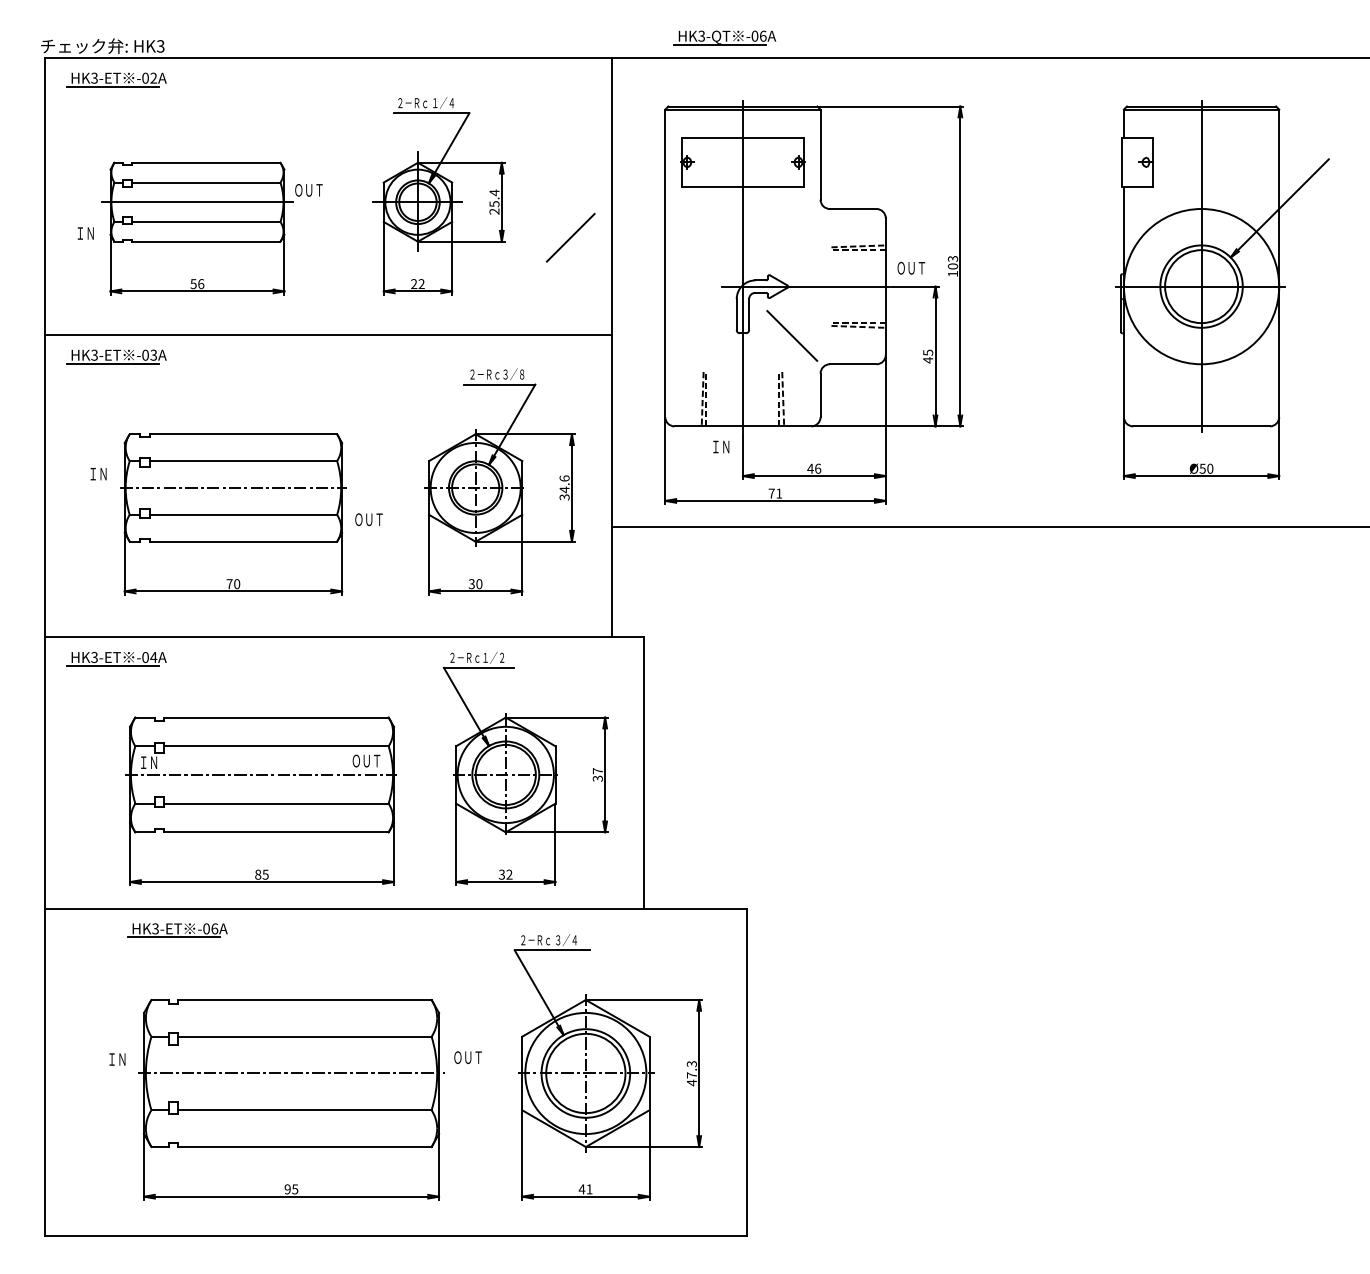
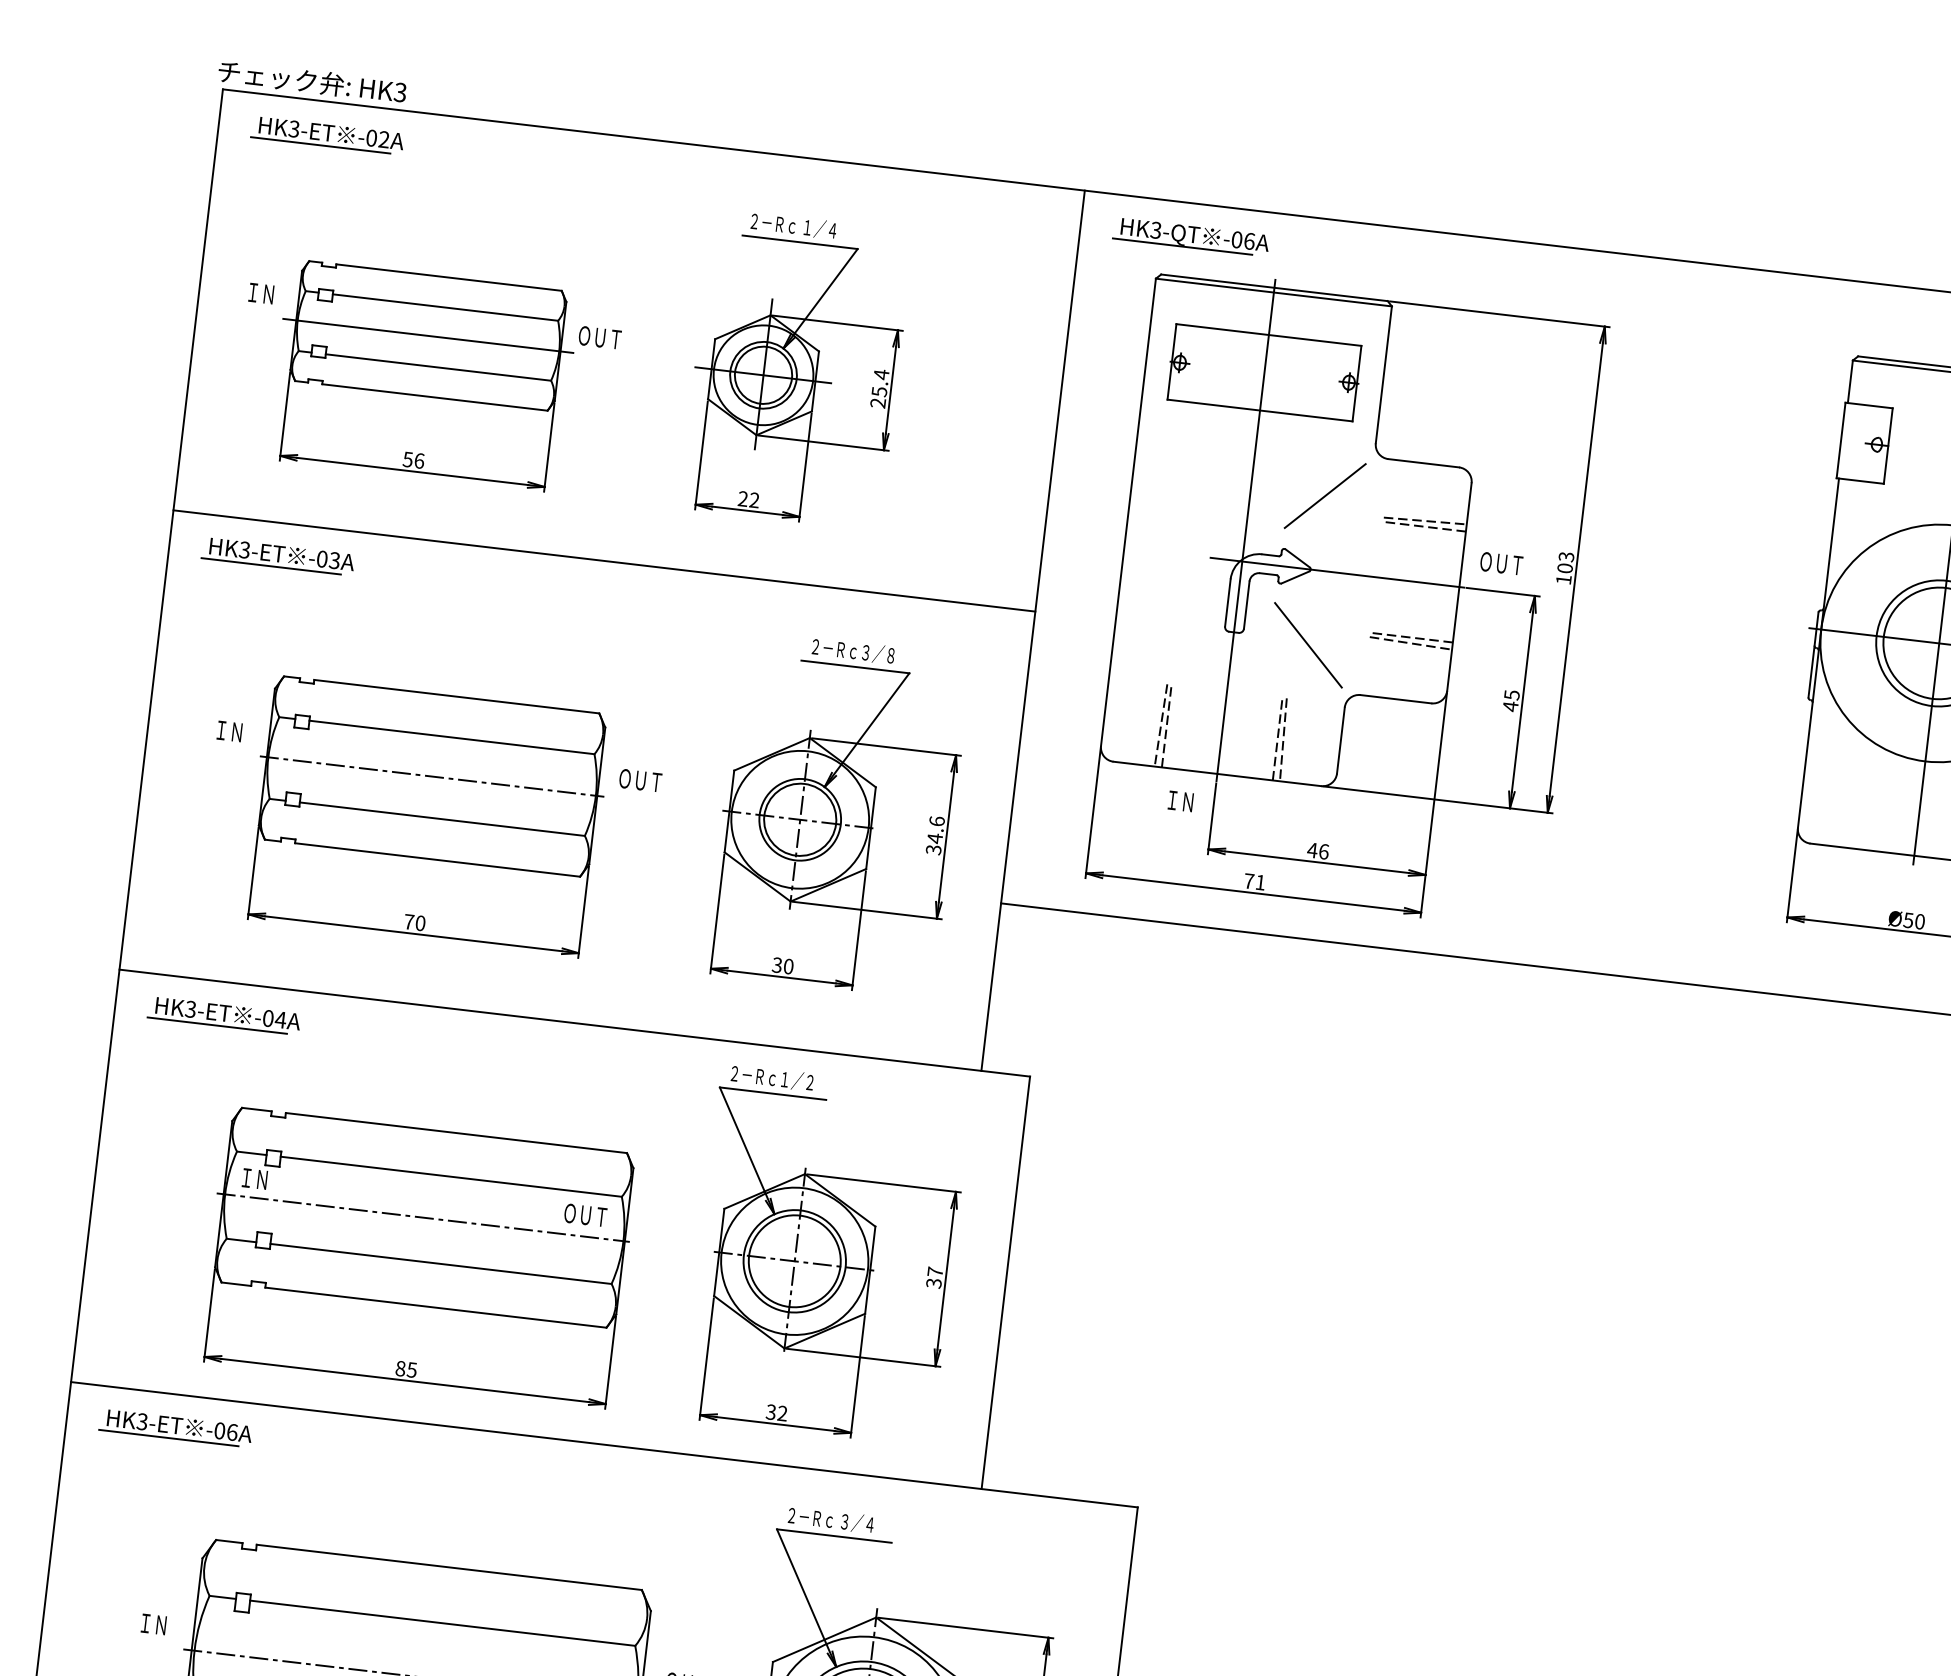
part: (724, 37) -> (1190, 236), moved
text: (85, 233) -> (260, 293), moved
line: (570, 237) -> (1324, 495), moved
text: (368, 519) -> (639, 780), moved
part: (177, 930) -> (175, 1428), moved

